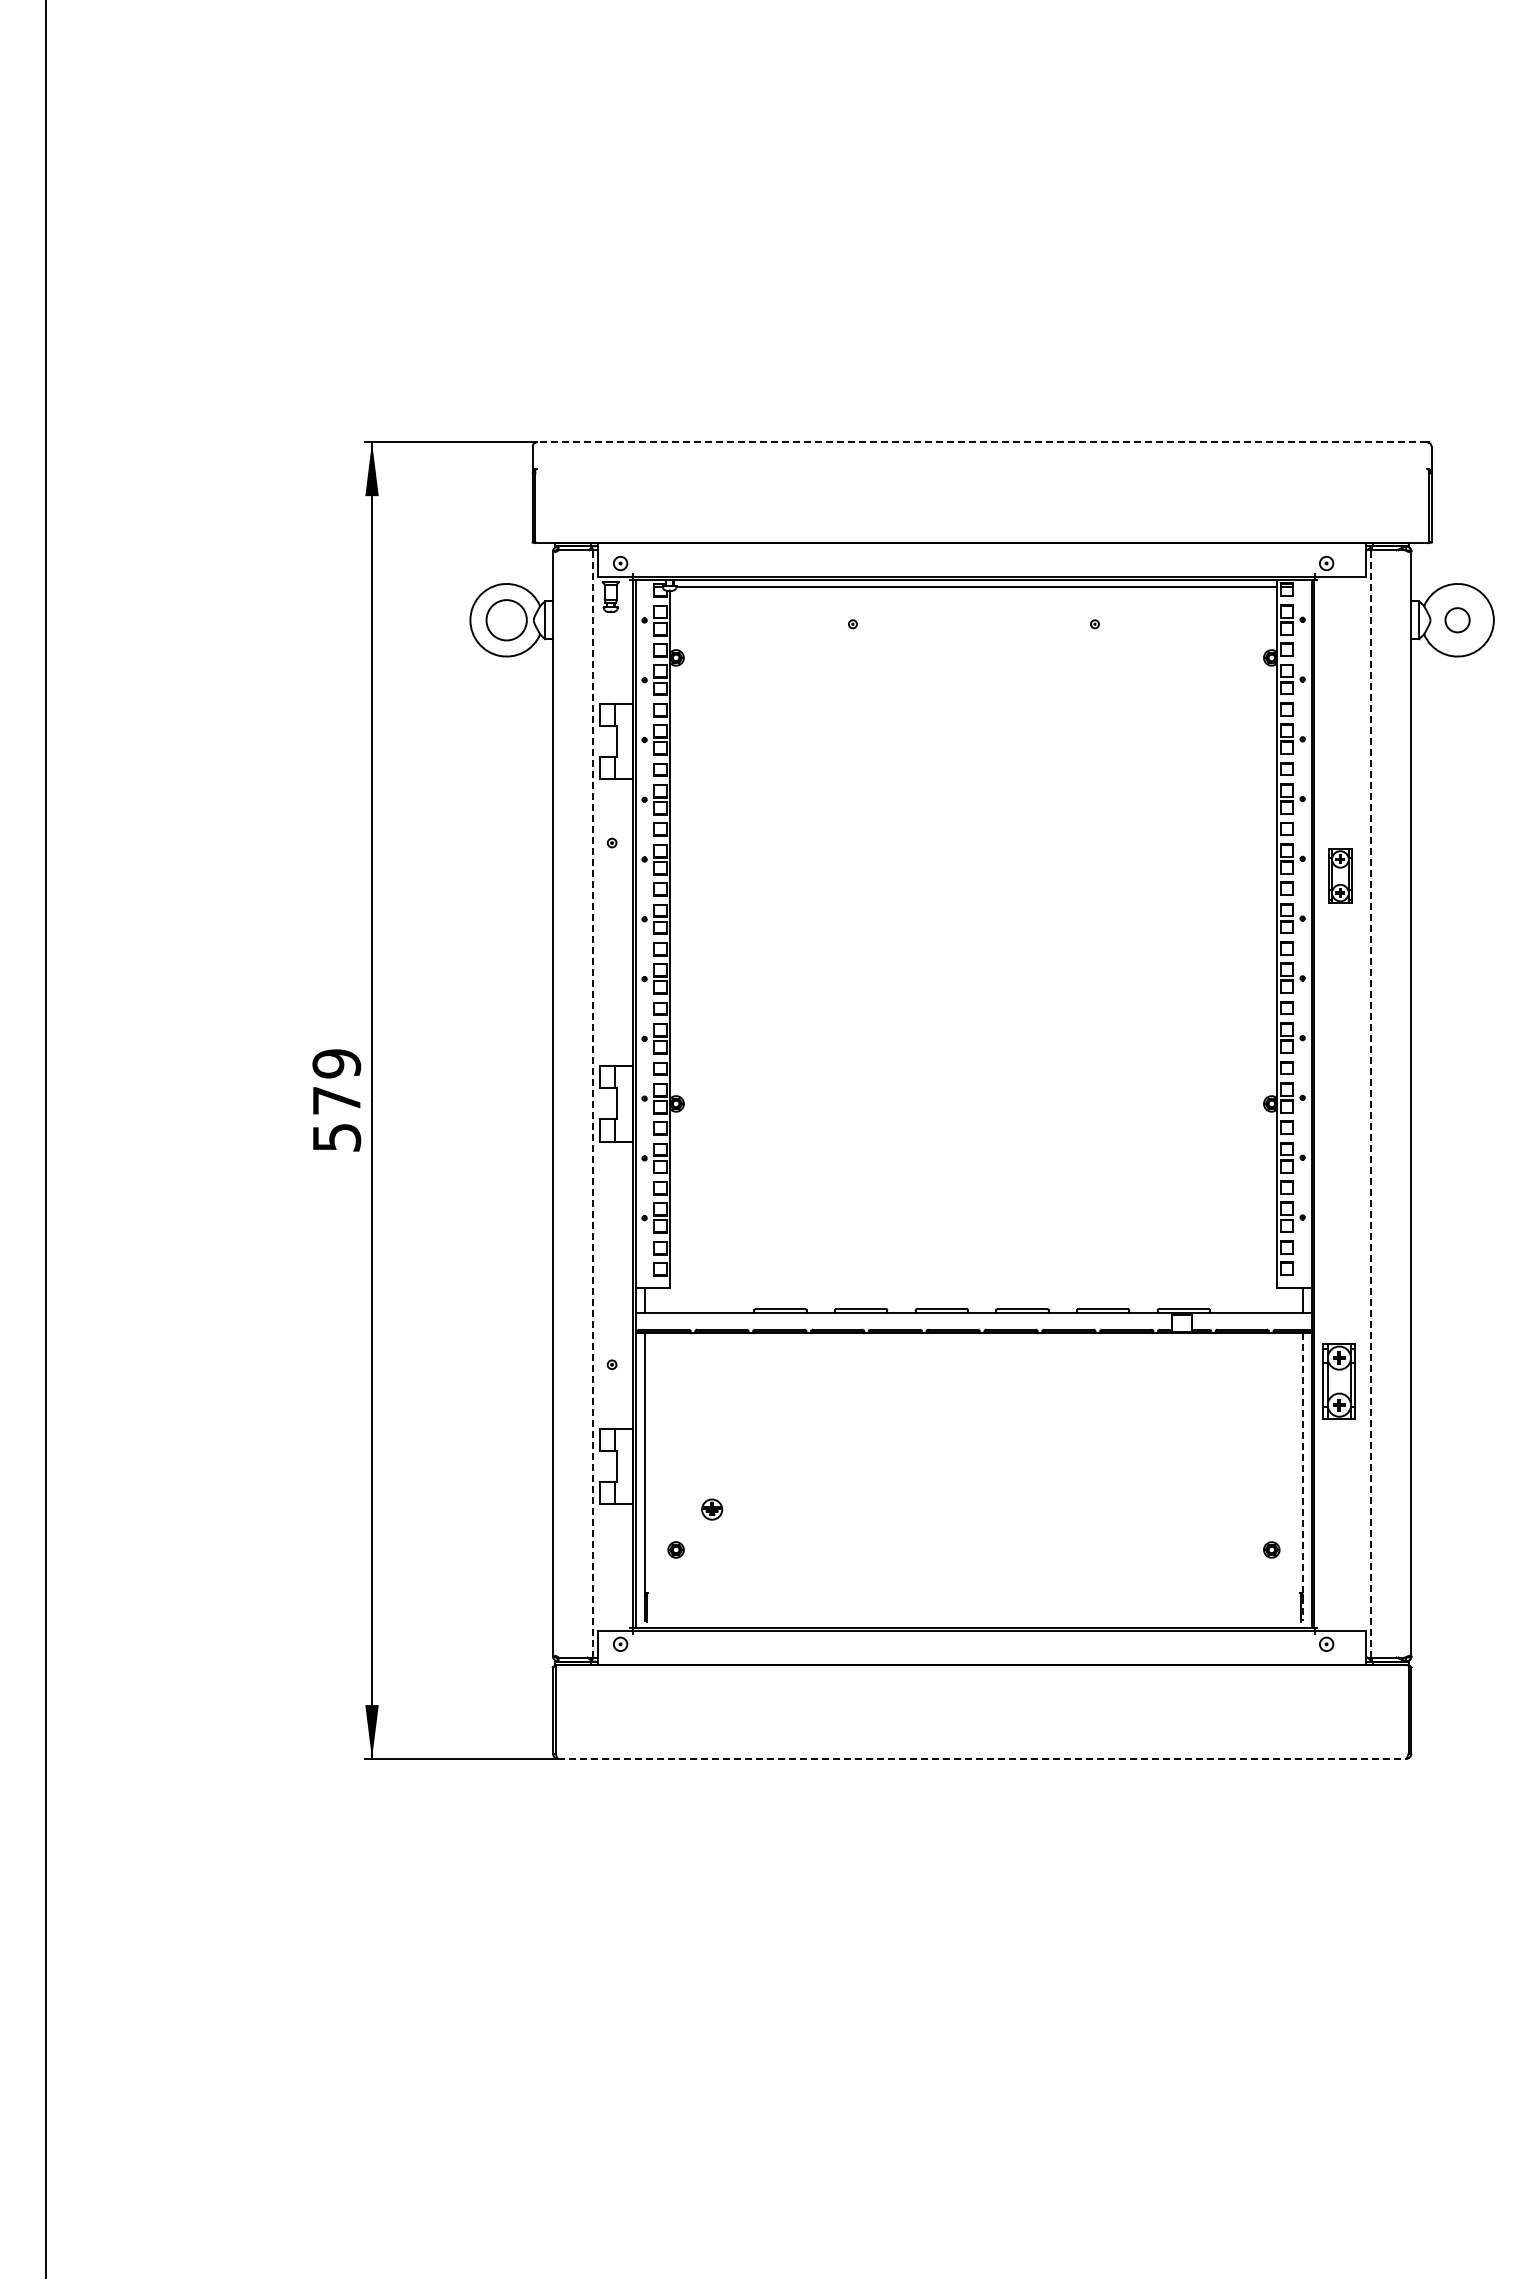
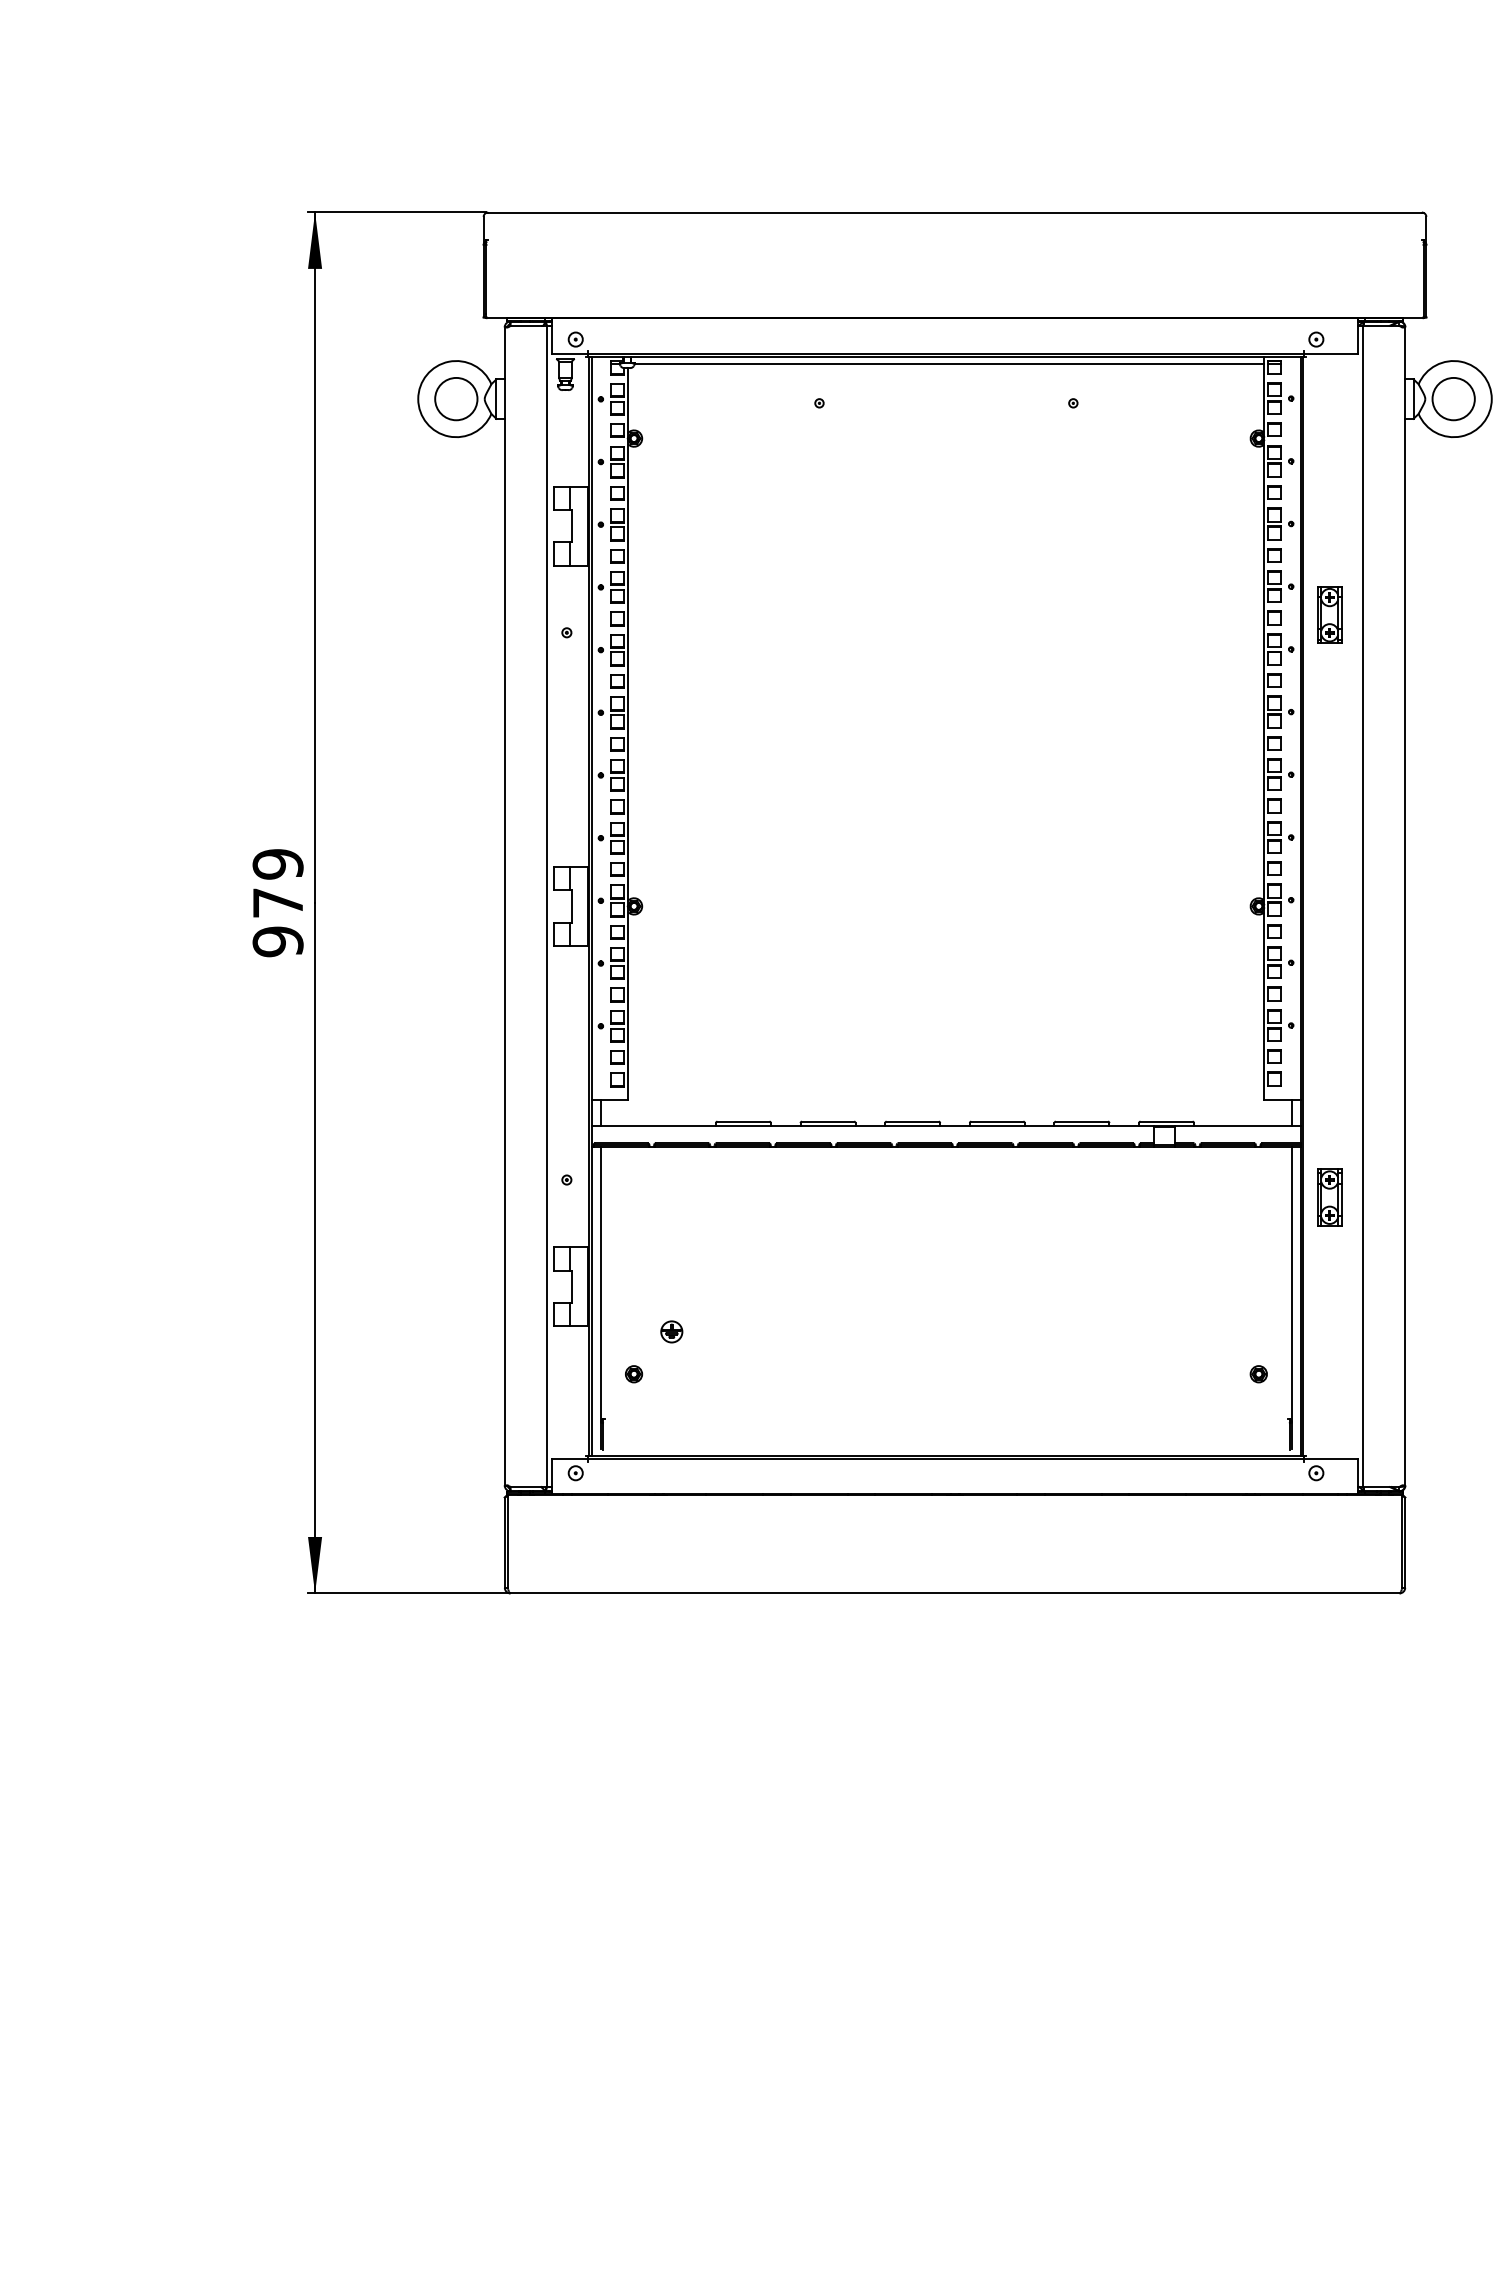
line: (981, 442) -> (954, 212), dashed -> solid
circle: (1457, 620) -> (1453, 399), size x1.67
part: (1340, 875) -> (1329, 614), moved
line: (593, 1103) -> (547, 905), dashed -> solid
line: (1371, 1103) -> (1363, 905), dashed -> solid
text: (336, 1137) -> (277, 941), 579 -> 979
part: (1339, 1381) -> (1329, 1197), size x0.71
line: (1302, 1477) -> (1291, 1298), dashed -> solid
line: (982, 1758) -> (955, 1592), dashed -> solid

